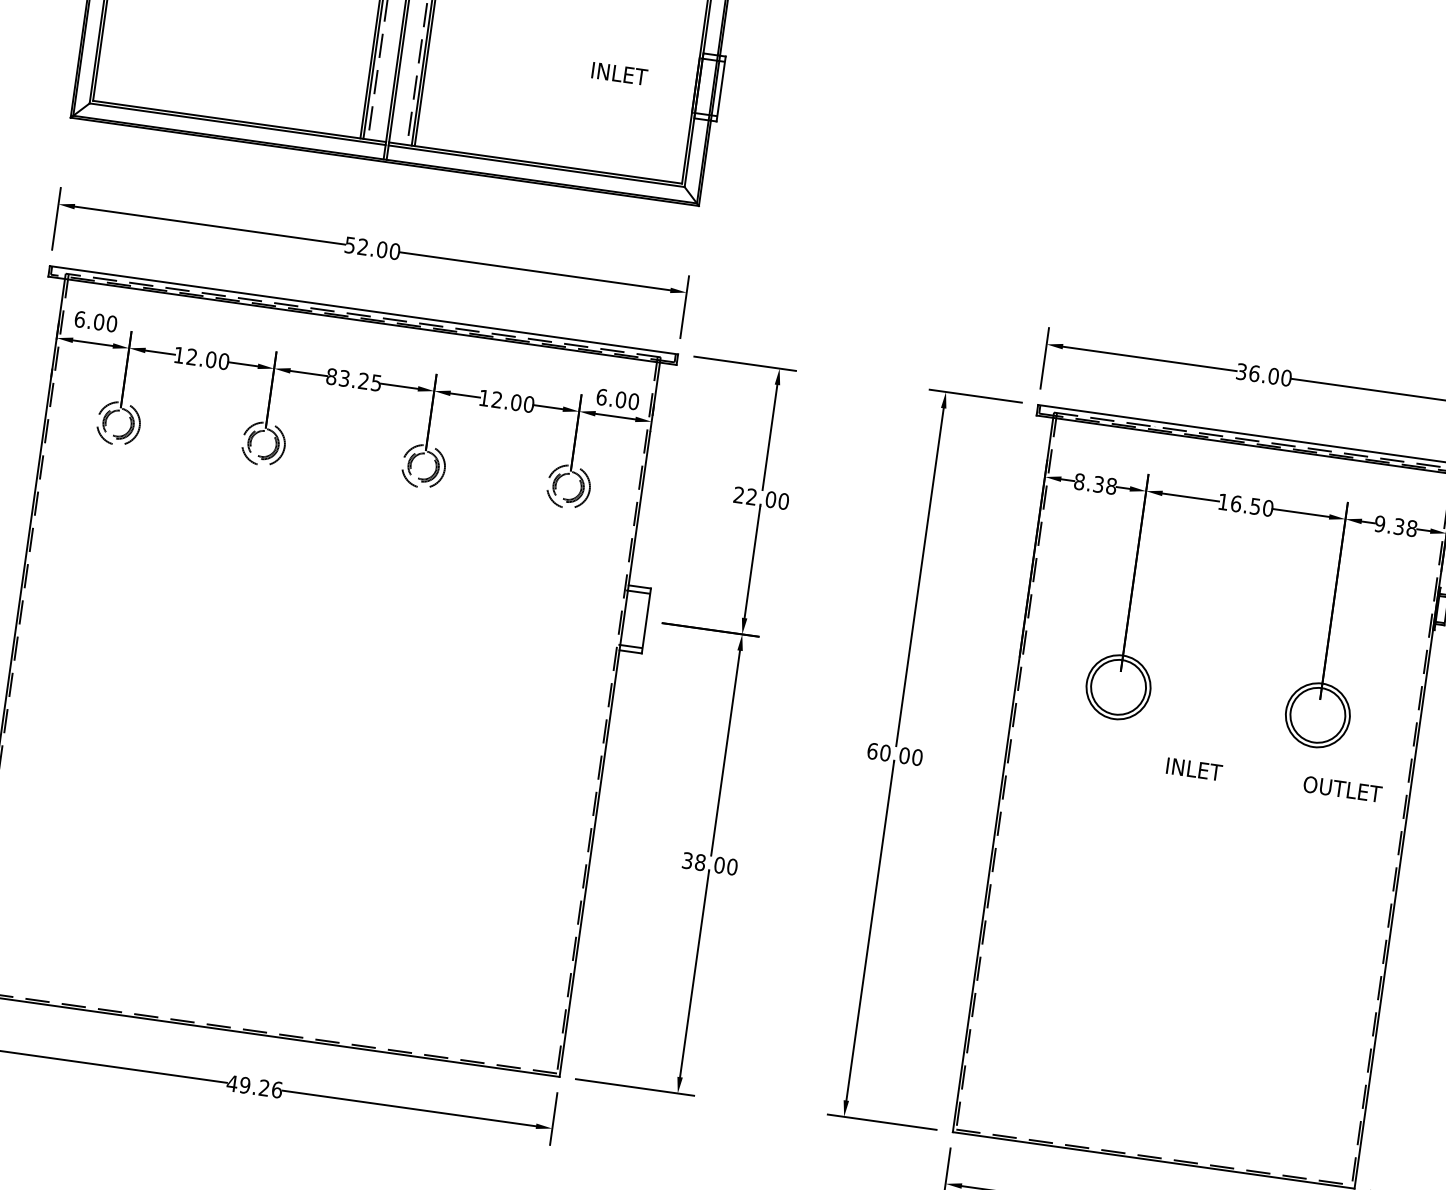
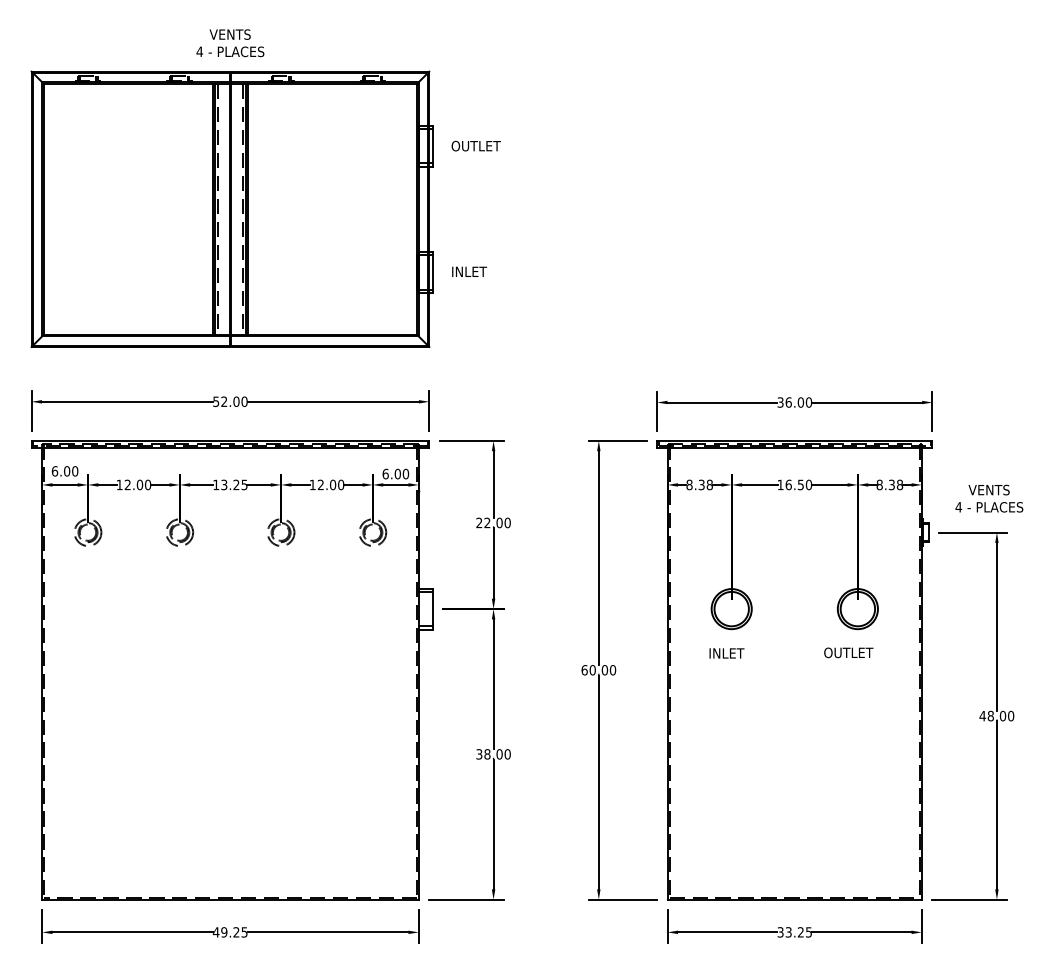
text: (619, 73) -> (469, 271), moved
text: (332, 376) -> (216, 484), 83.25 -> 13.25
text: (1379, 524) -> (879, 485), 9.38 -> 8.38
text: (1193, 769) -> (726, 653), moved
text: (1342, 788) -> (848, 652), moved
text: (277, 1090) -> (244, 932), 49.26 -> 49.25

